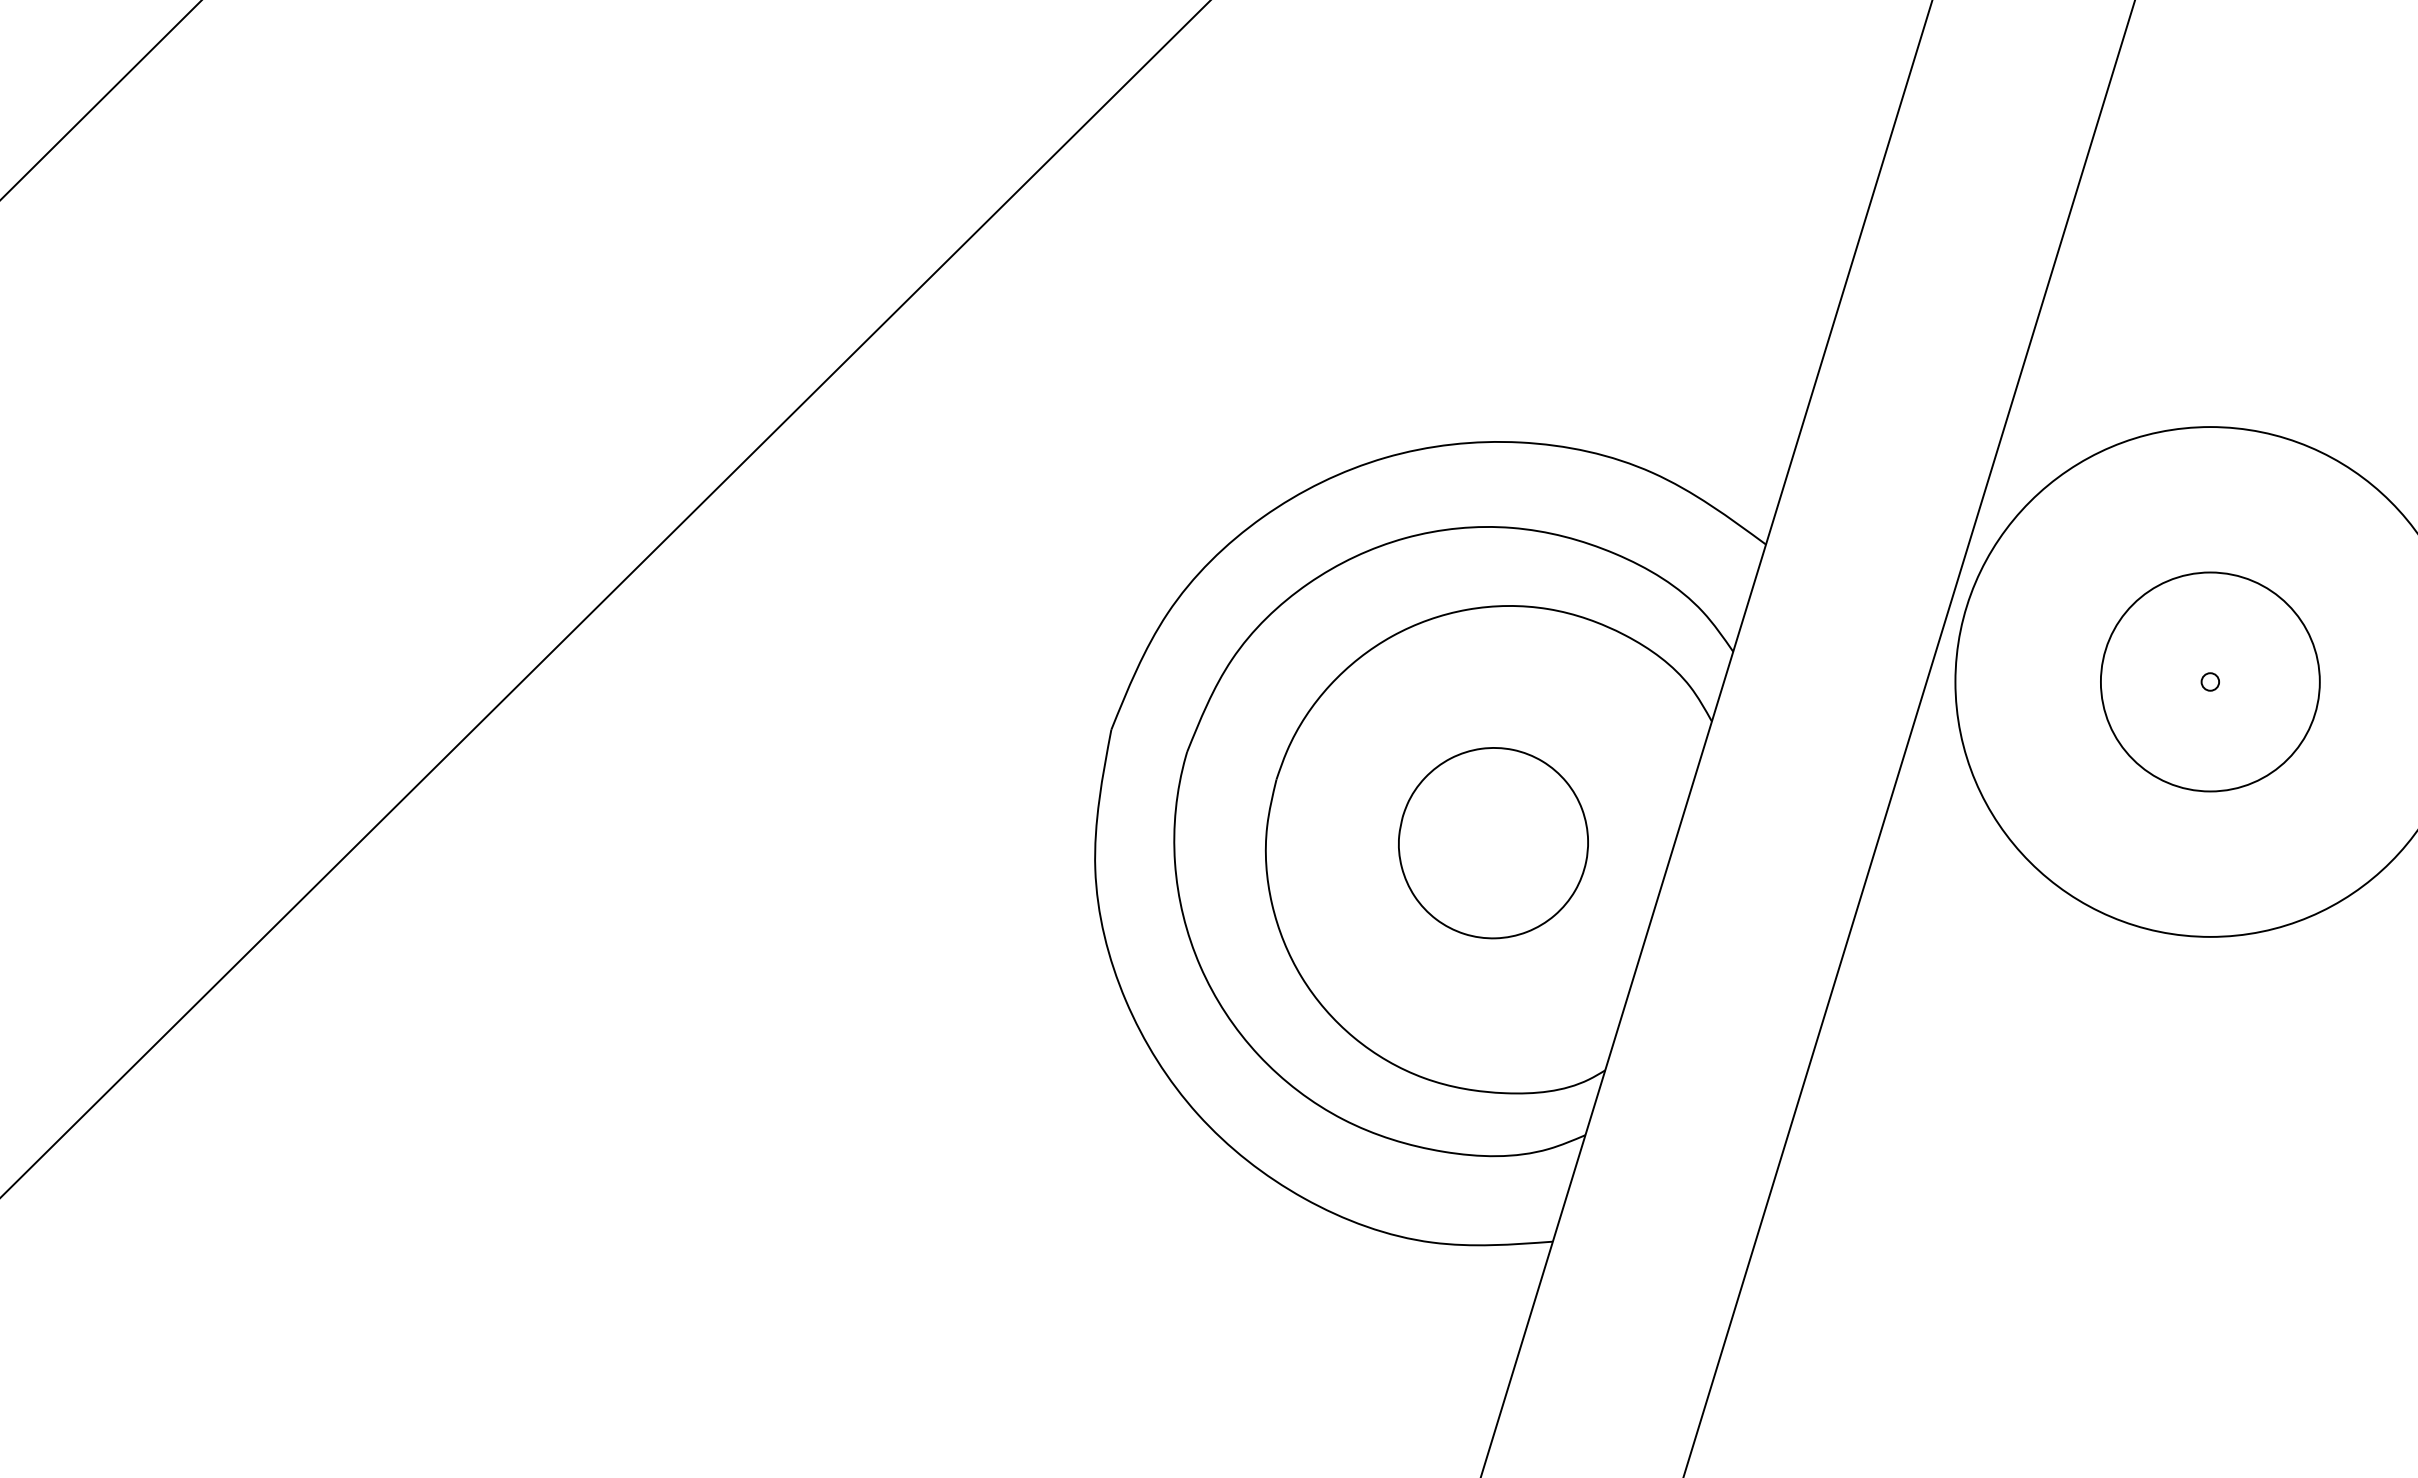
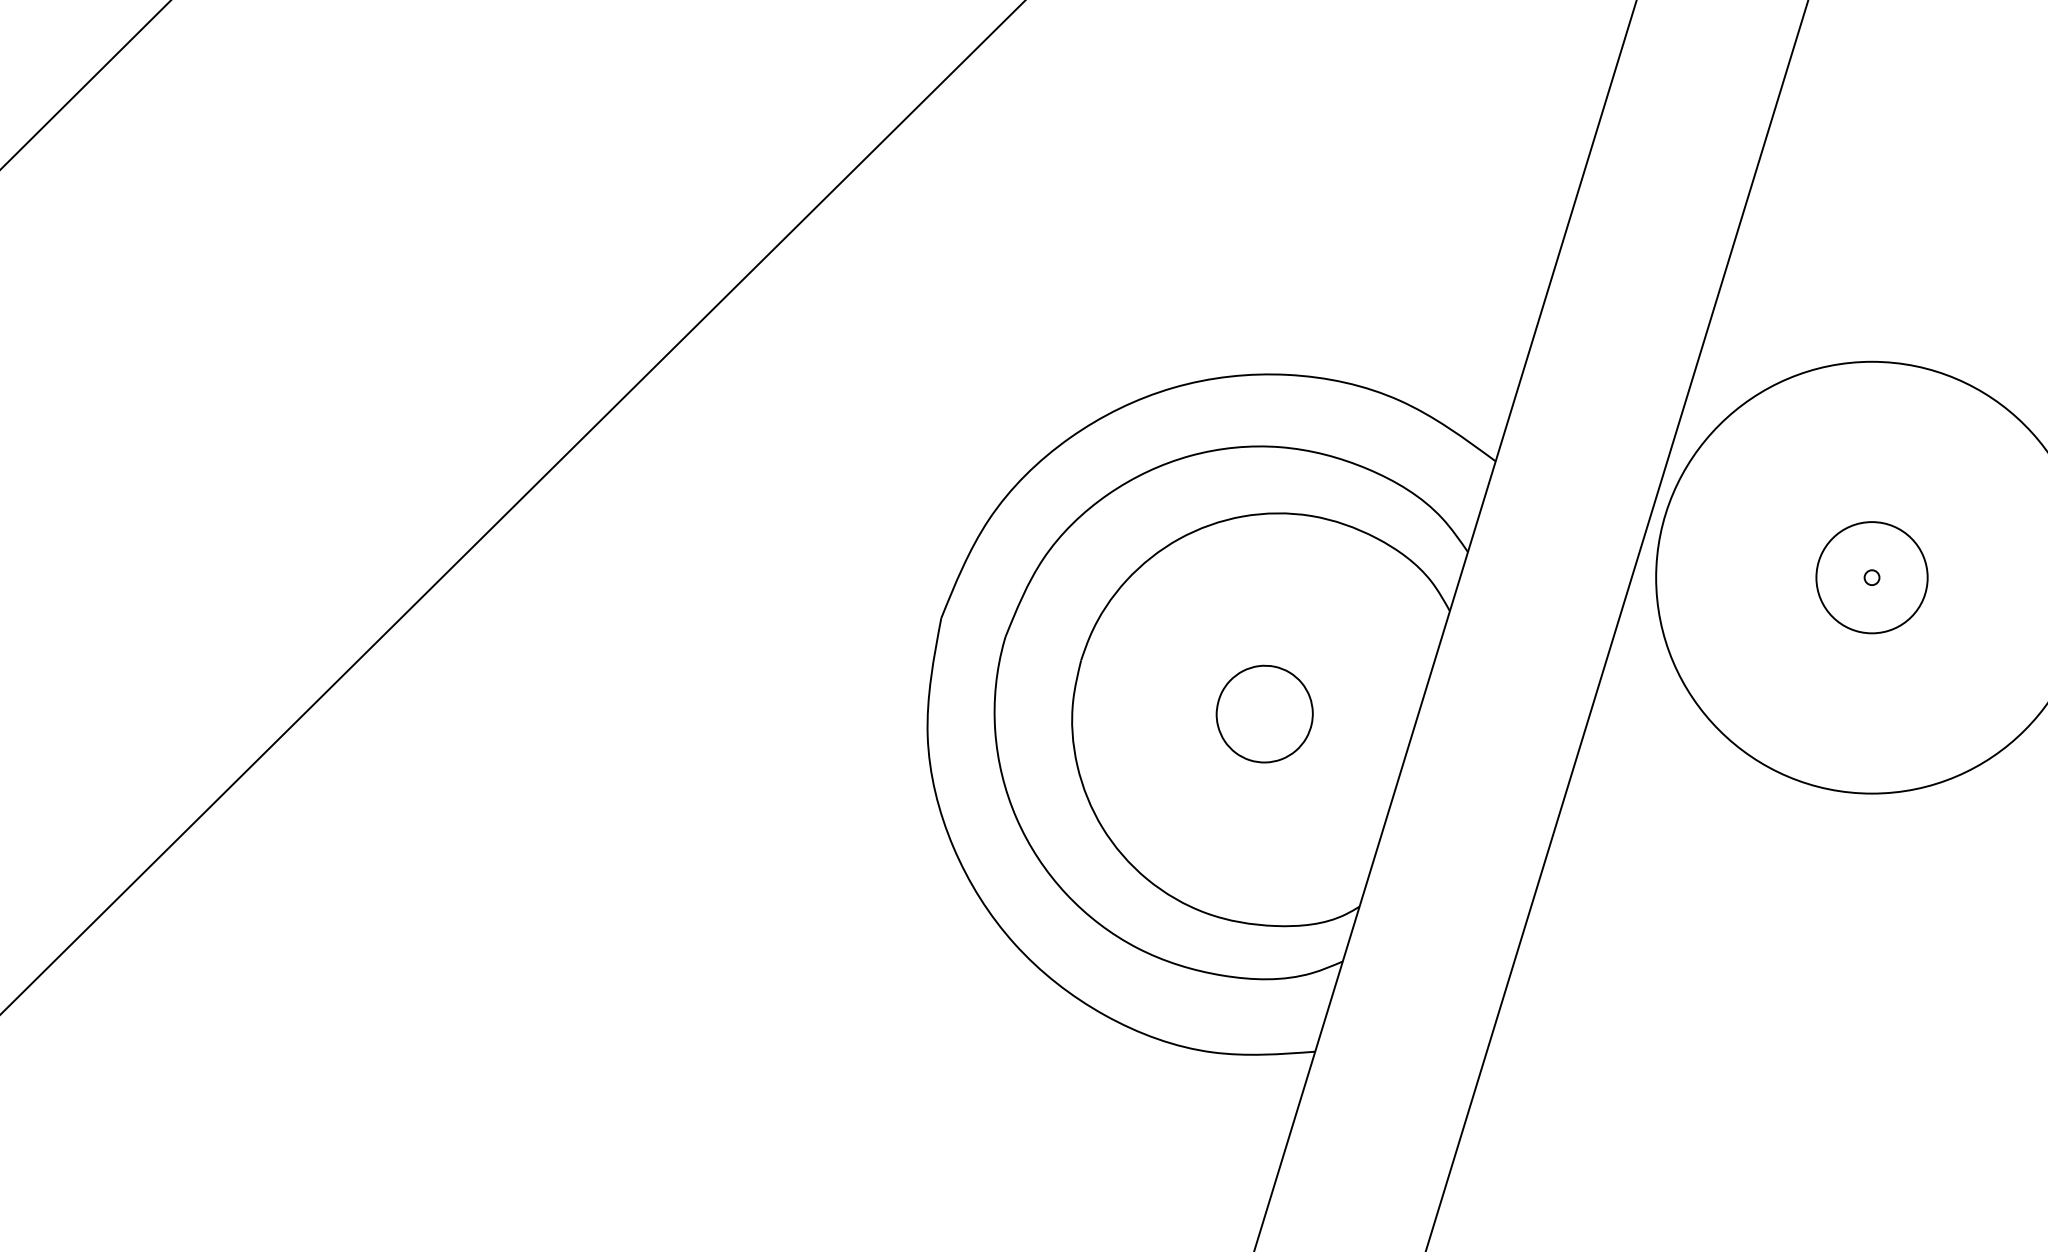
circle: (2209, 681) -> (1871, 577), size x0.6
part: (1492, 842) -> (1264, 713), size x0.6

